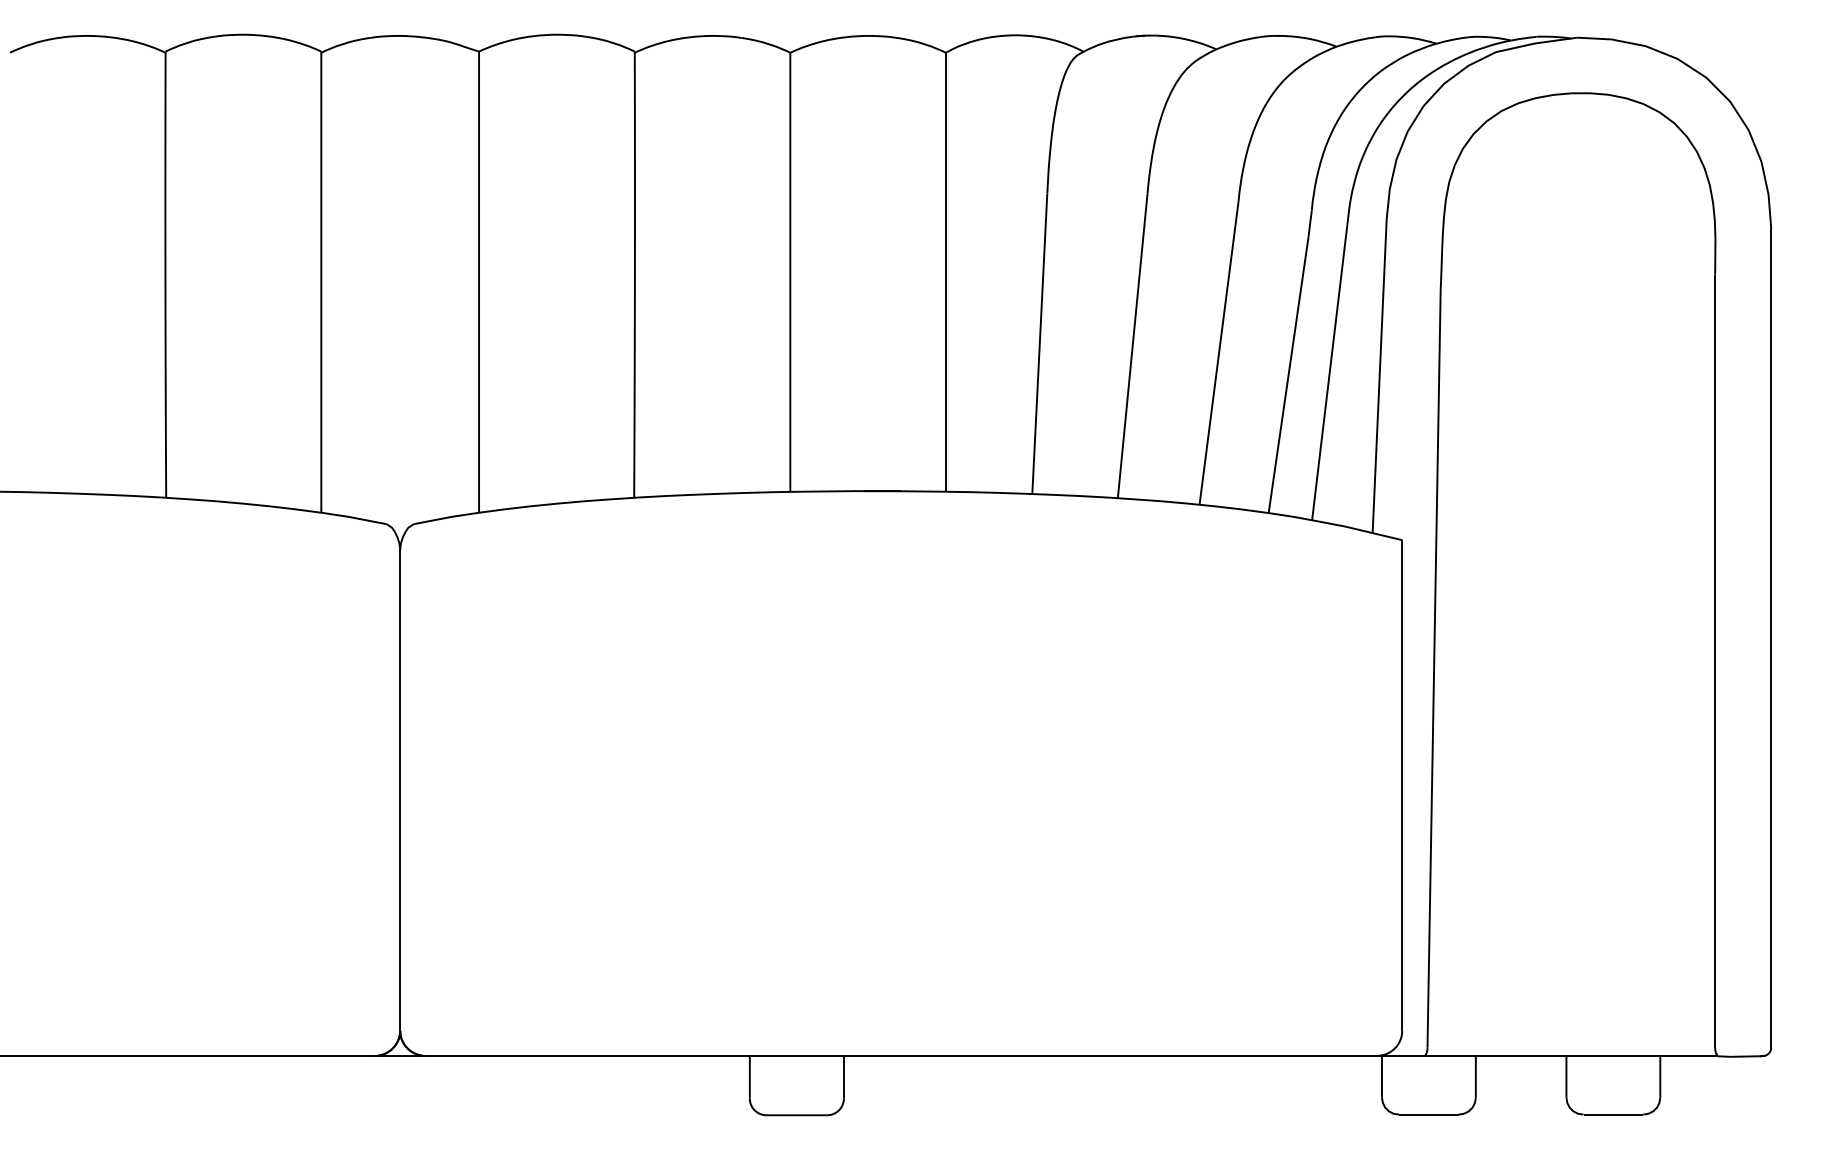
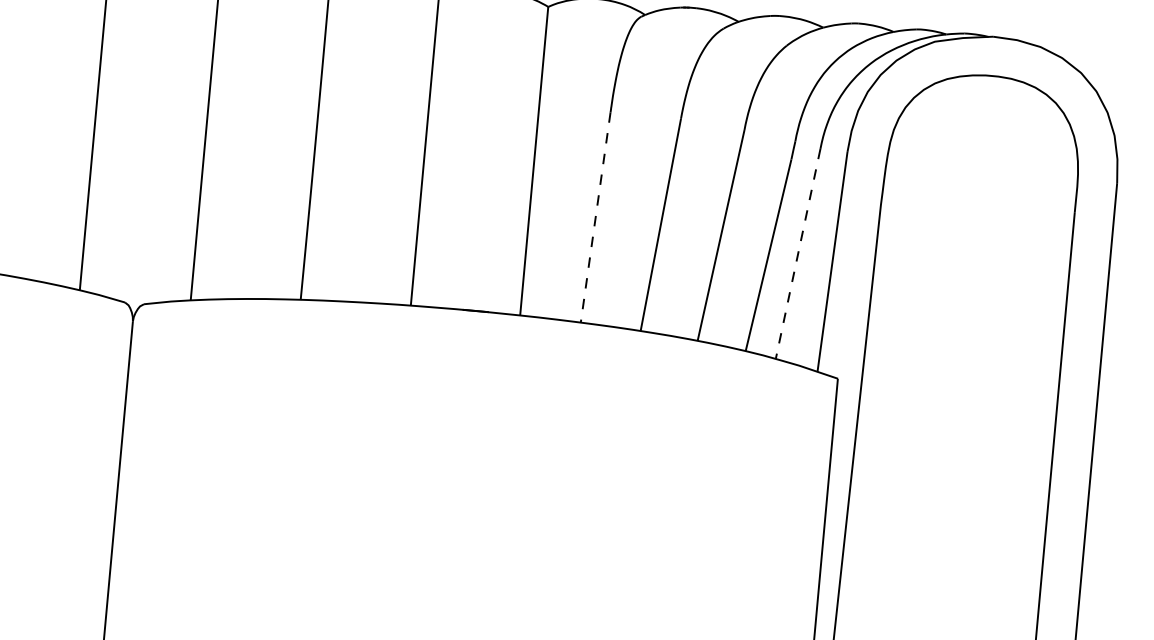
line: (1039, 344) -> (595, 217), solid -> dashed
line: (1330, 369) -> (798, 254), solid -> dashed

